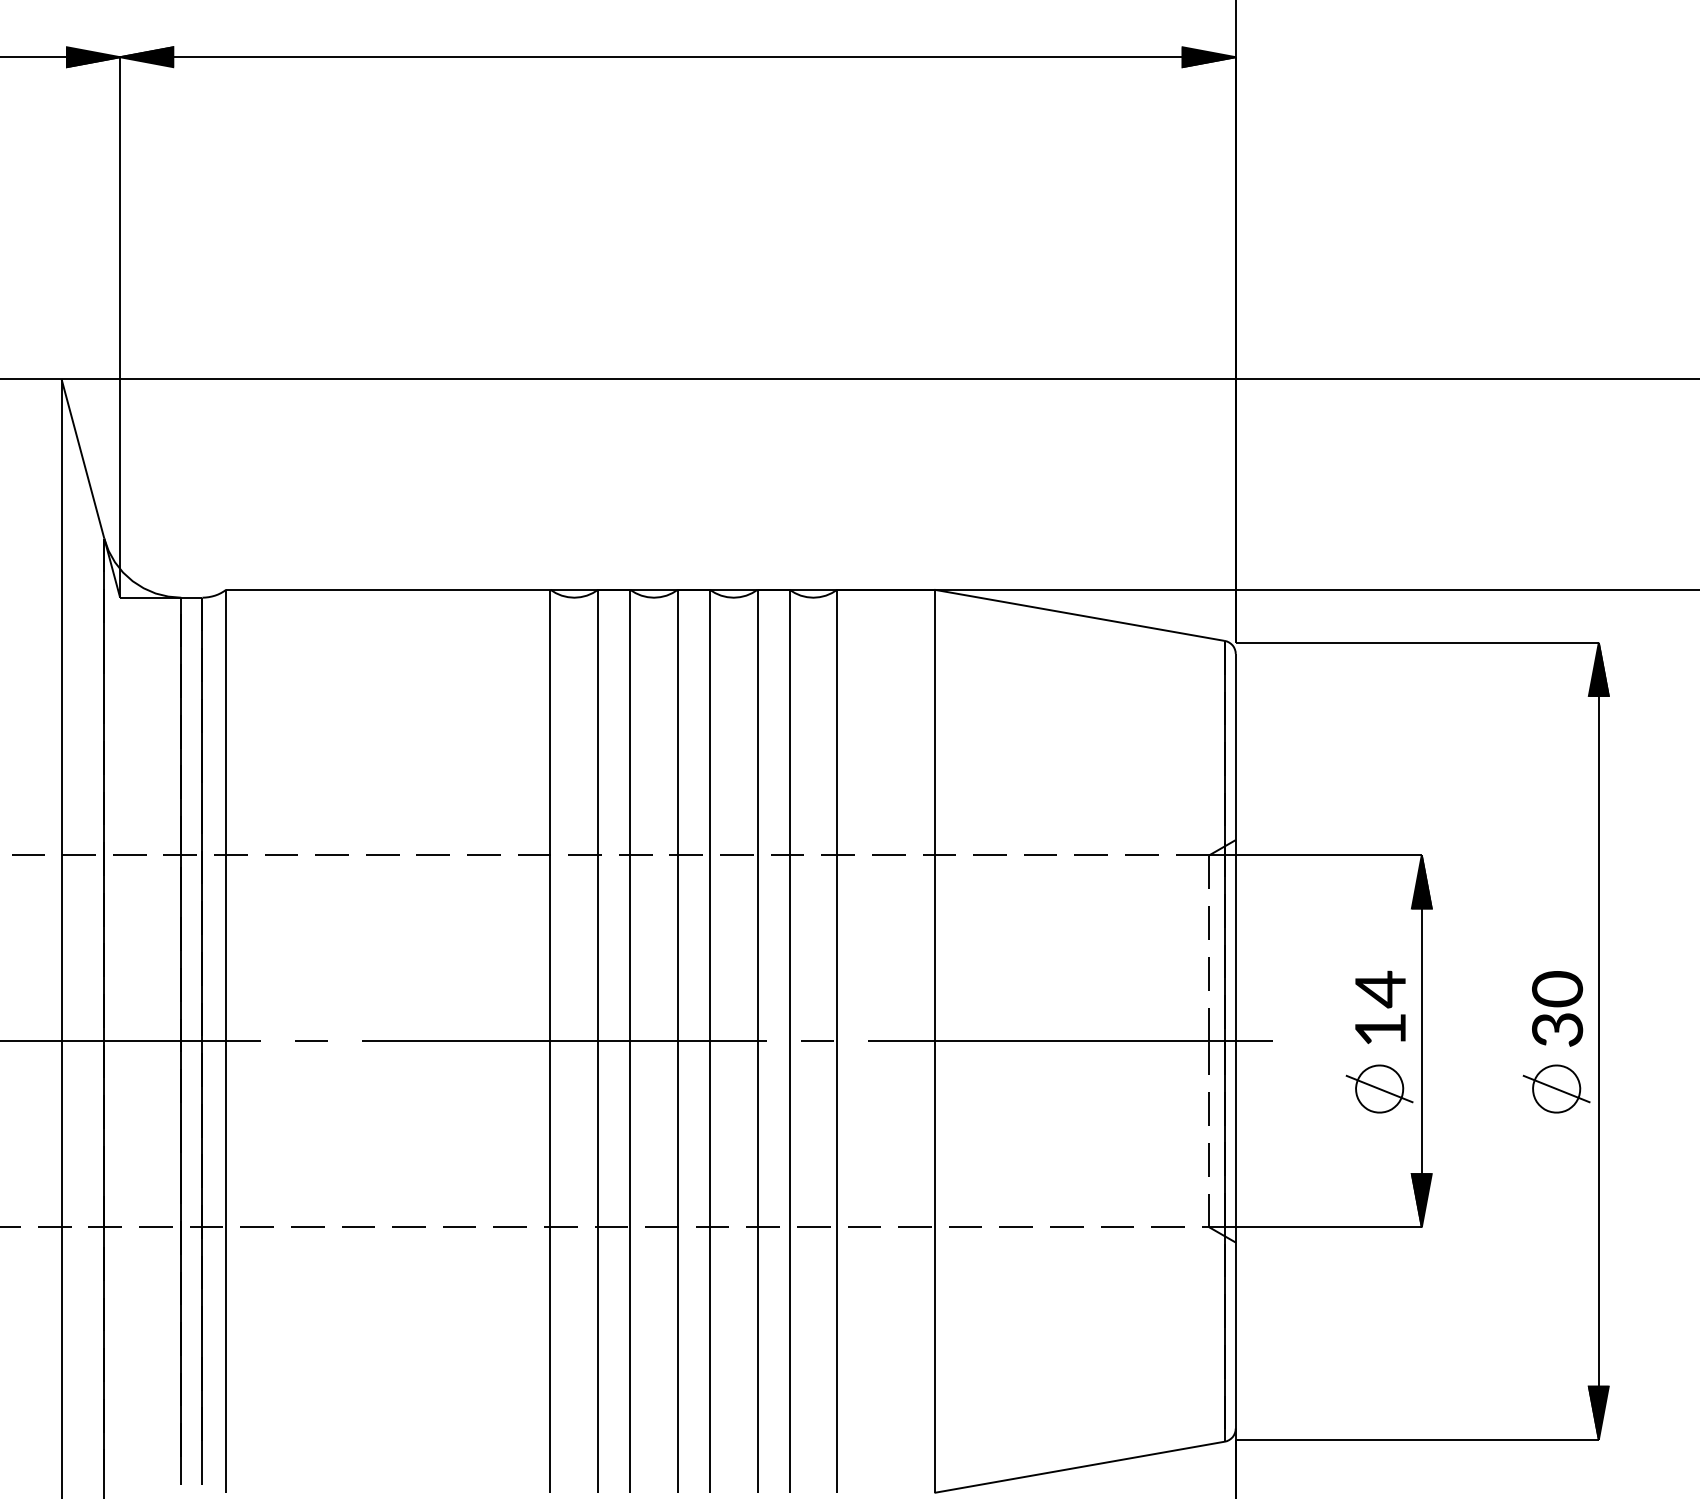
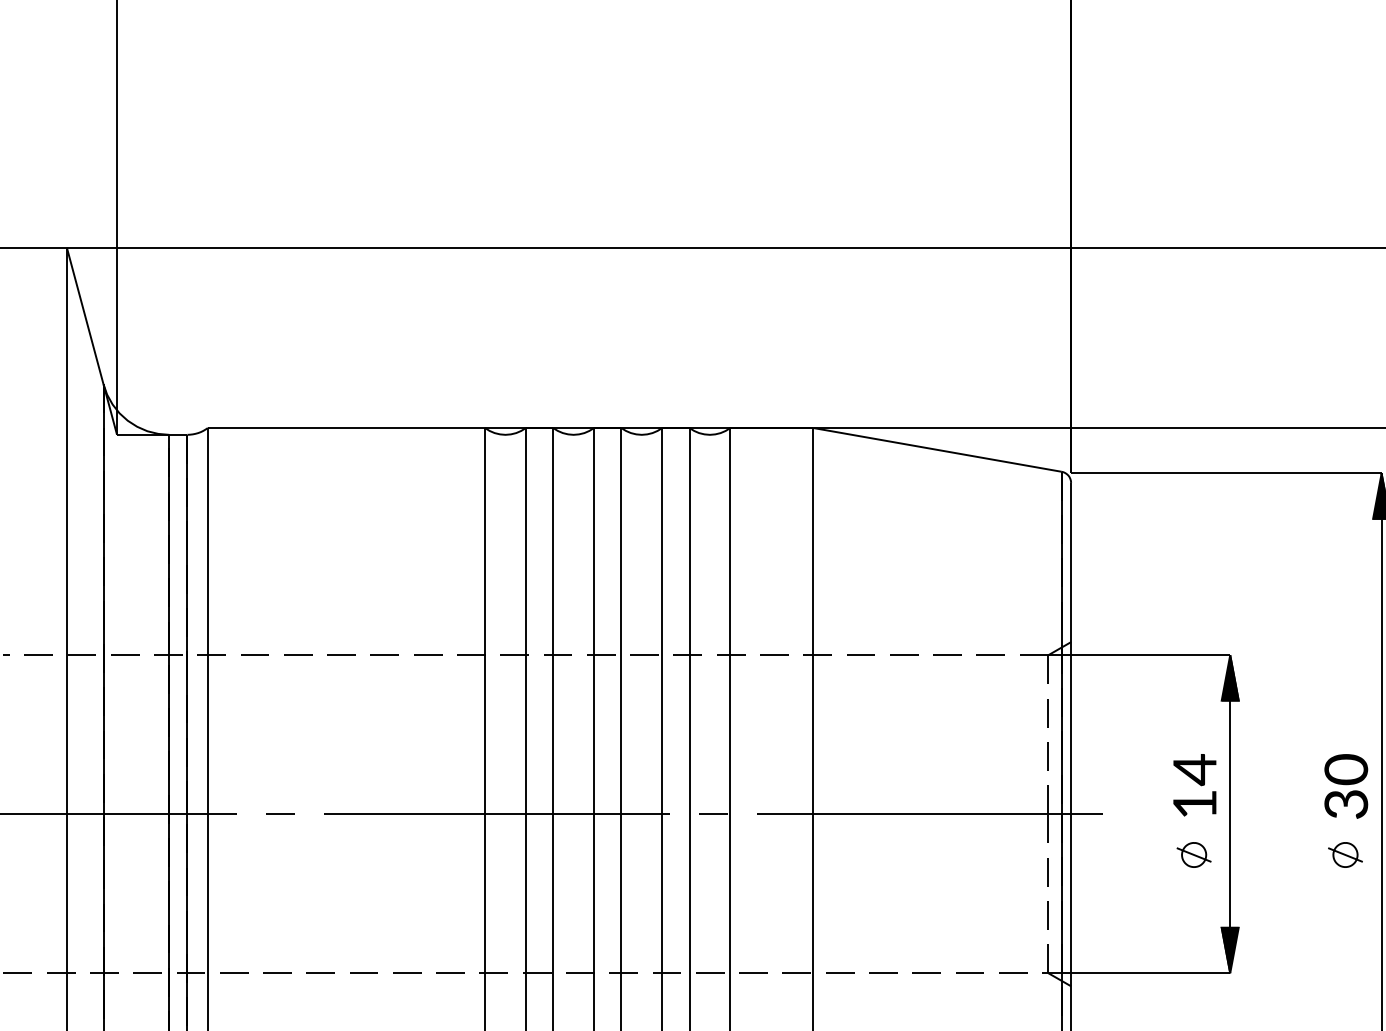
part: (1379, 1088) -> (1194, 854), size x0.6
part: (1556, 1088) -> (1345, 854), size x0.6

